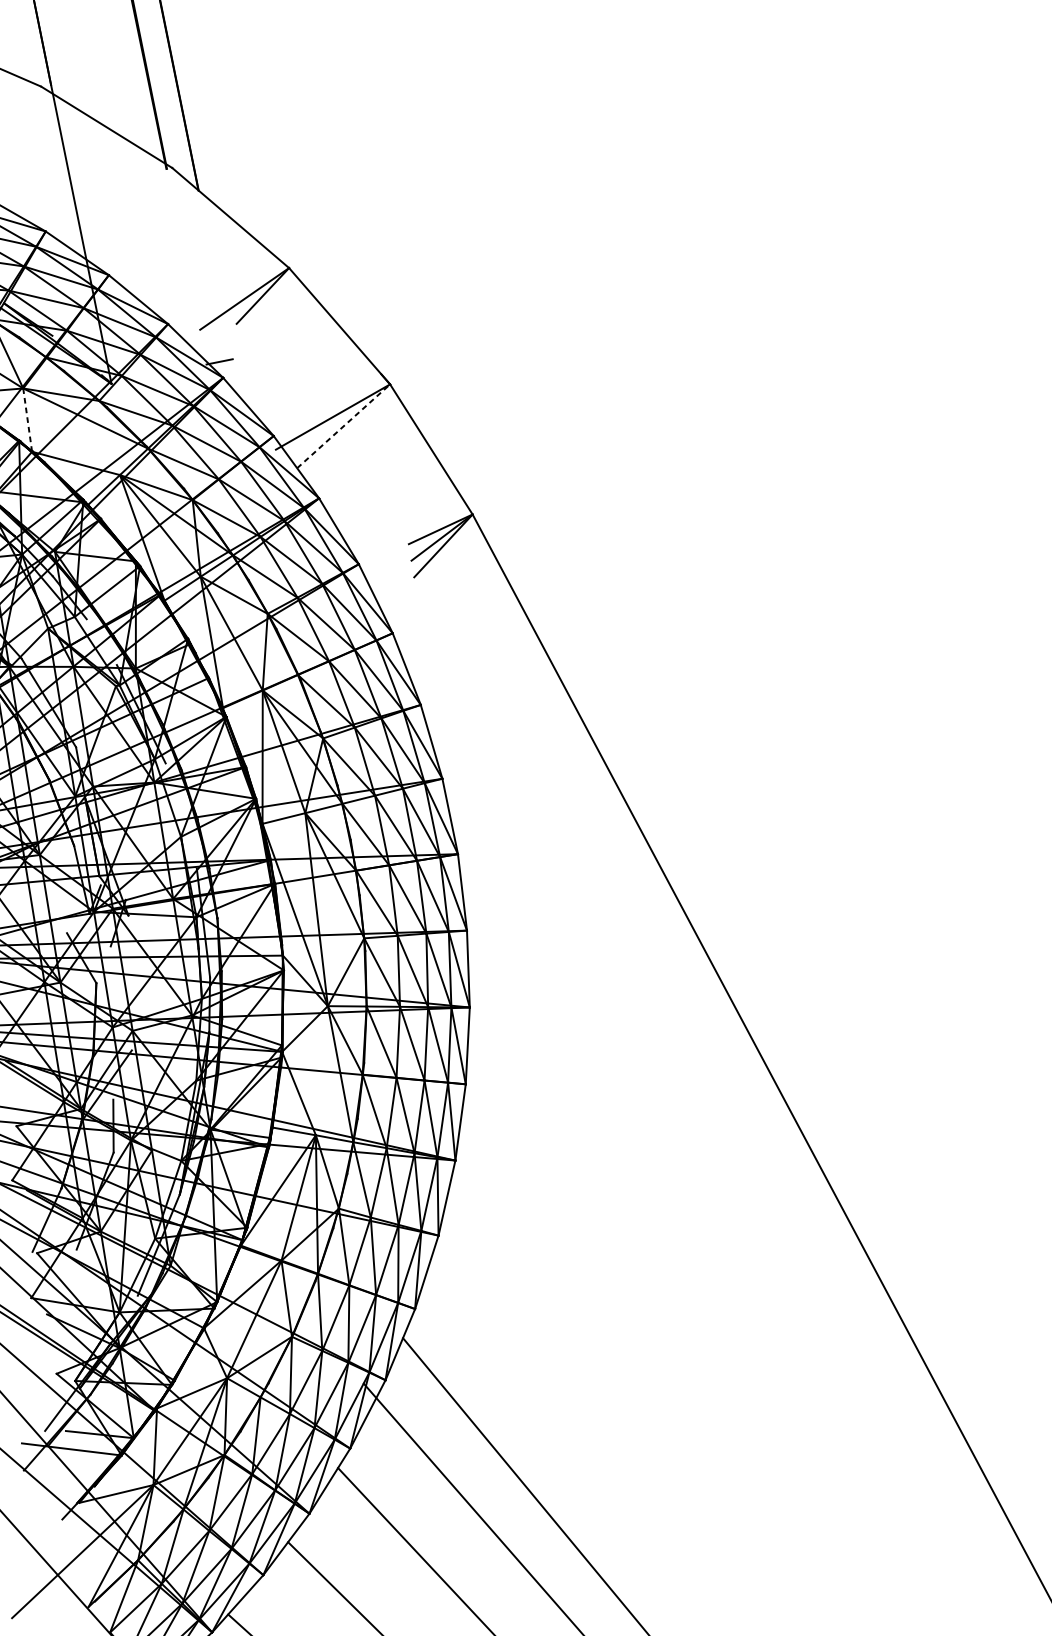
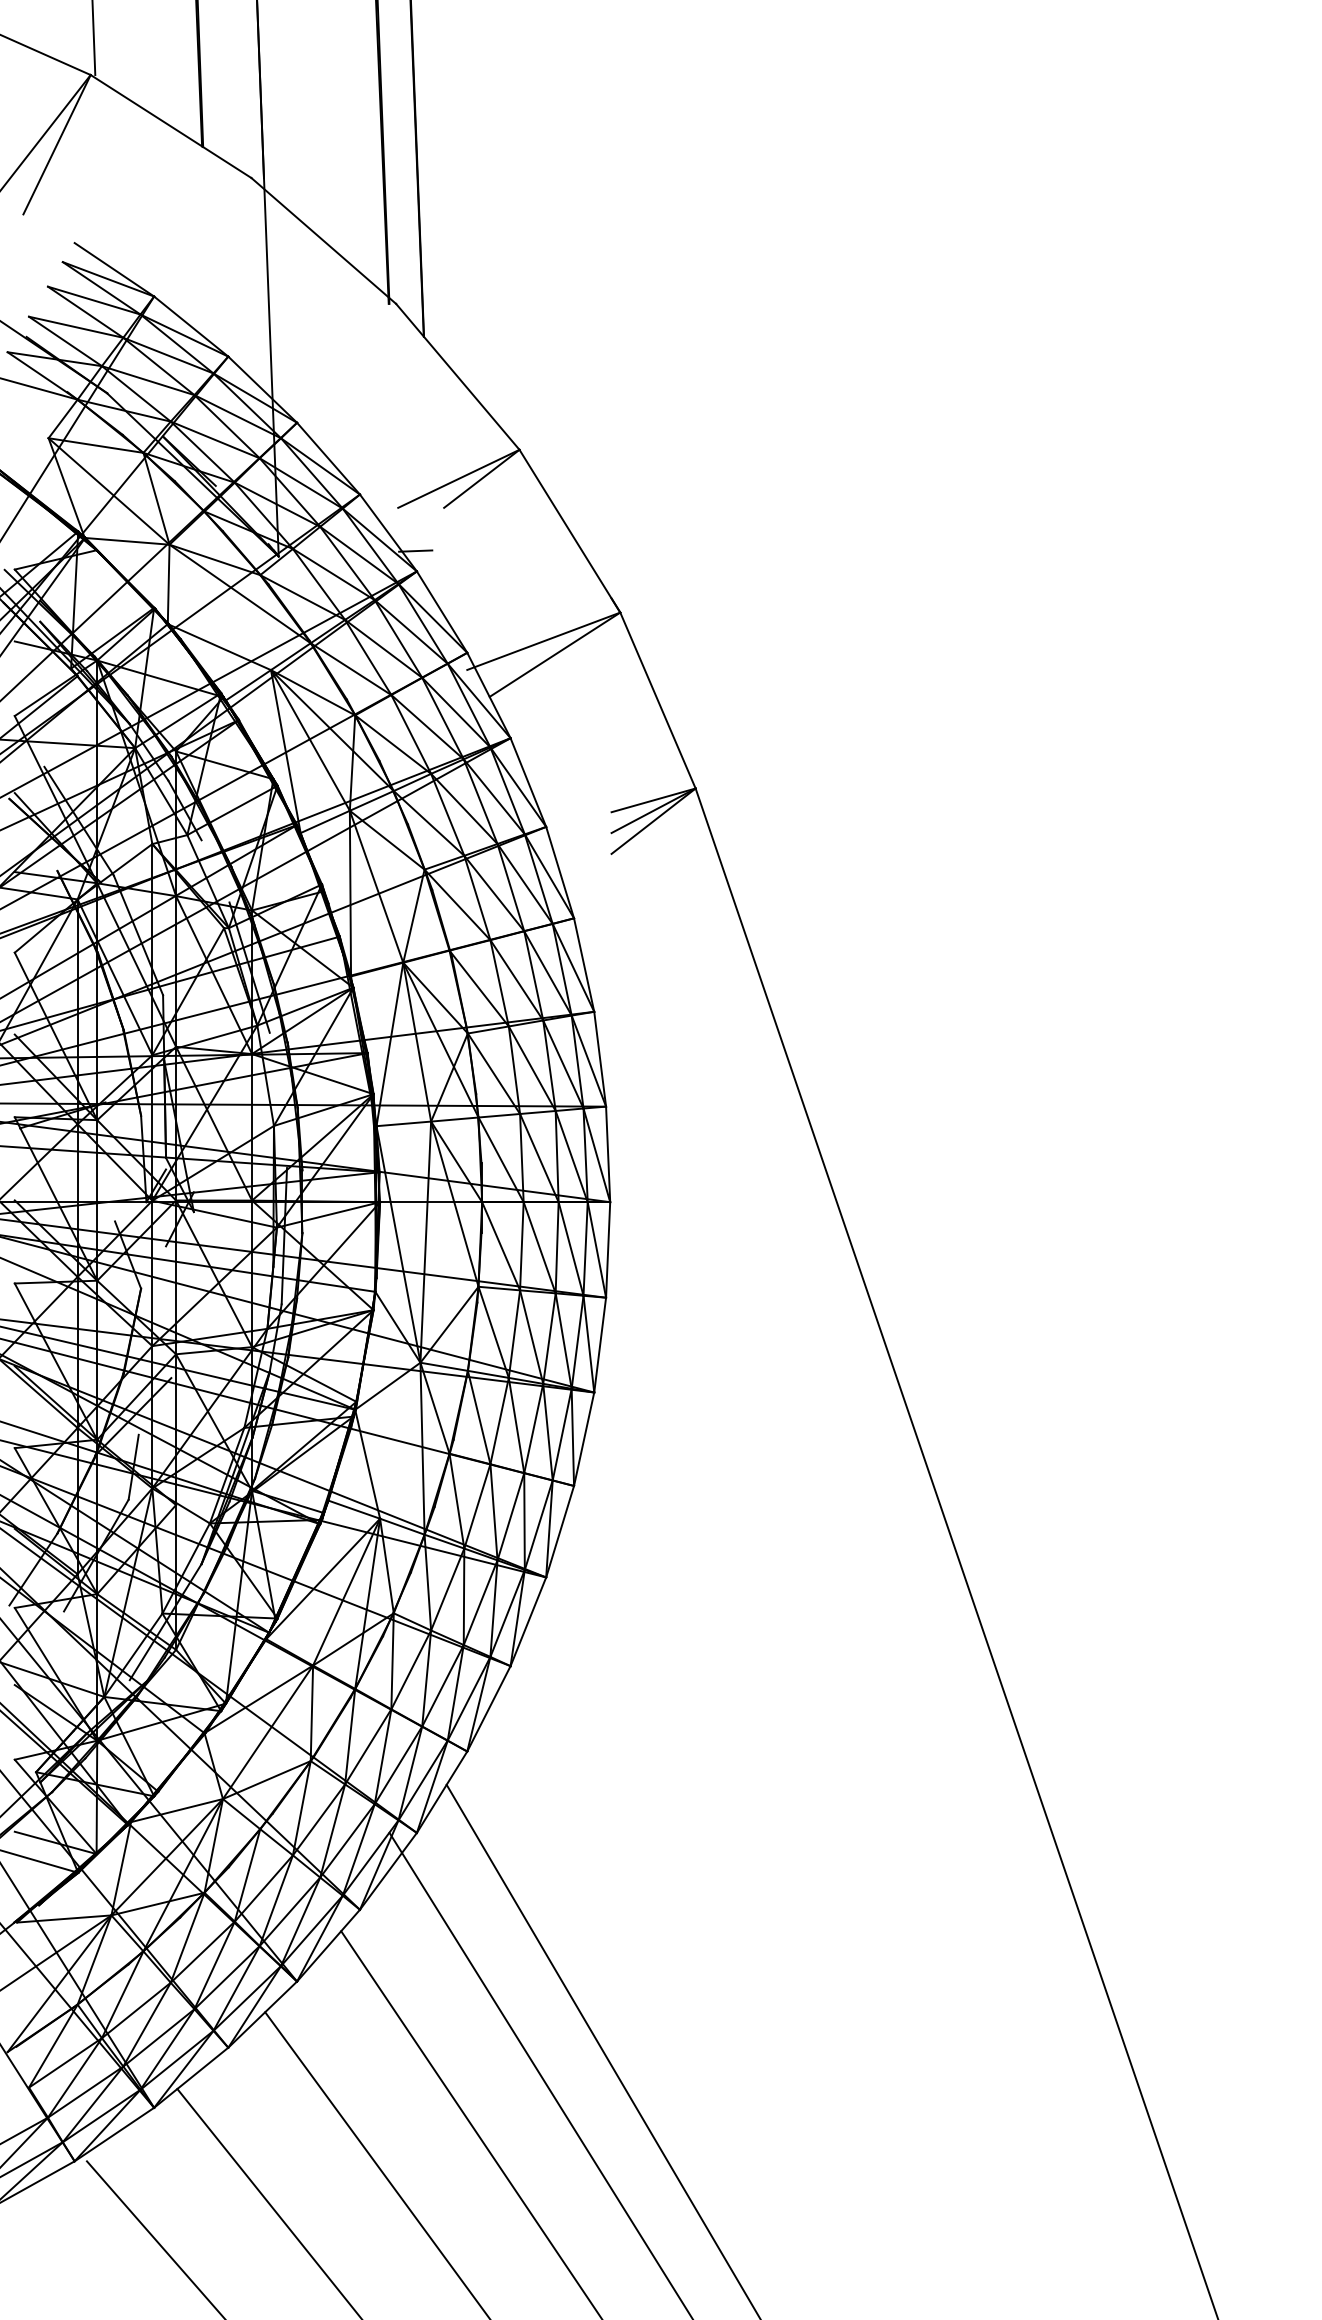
line: (27, 420) -> (168, 584), dashed -> solid
line: (343, 426) -> (554, 654), dashed -> solid

